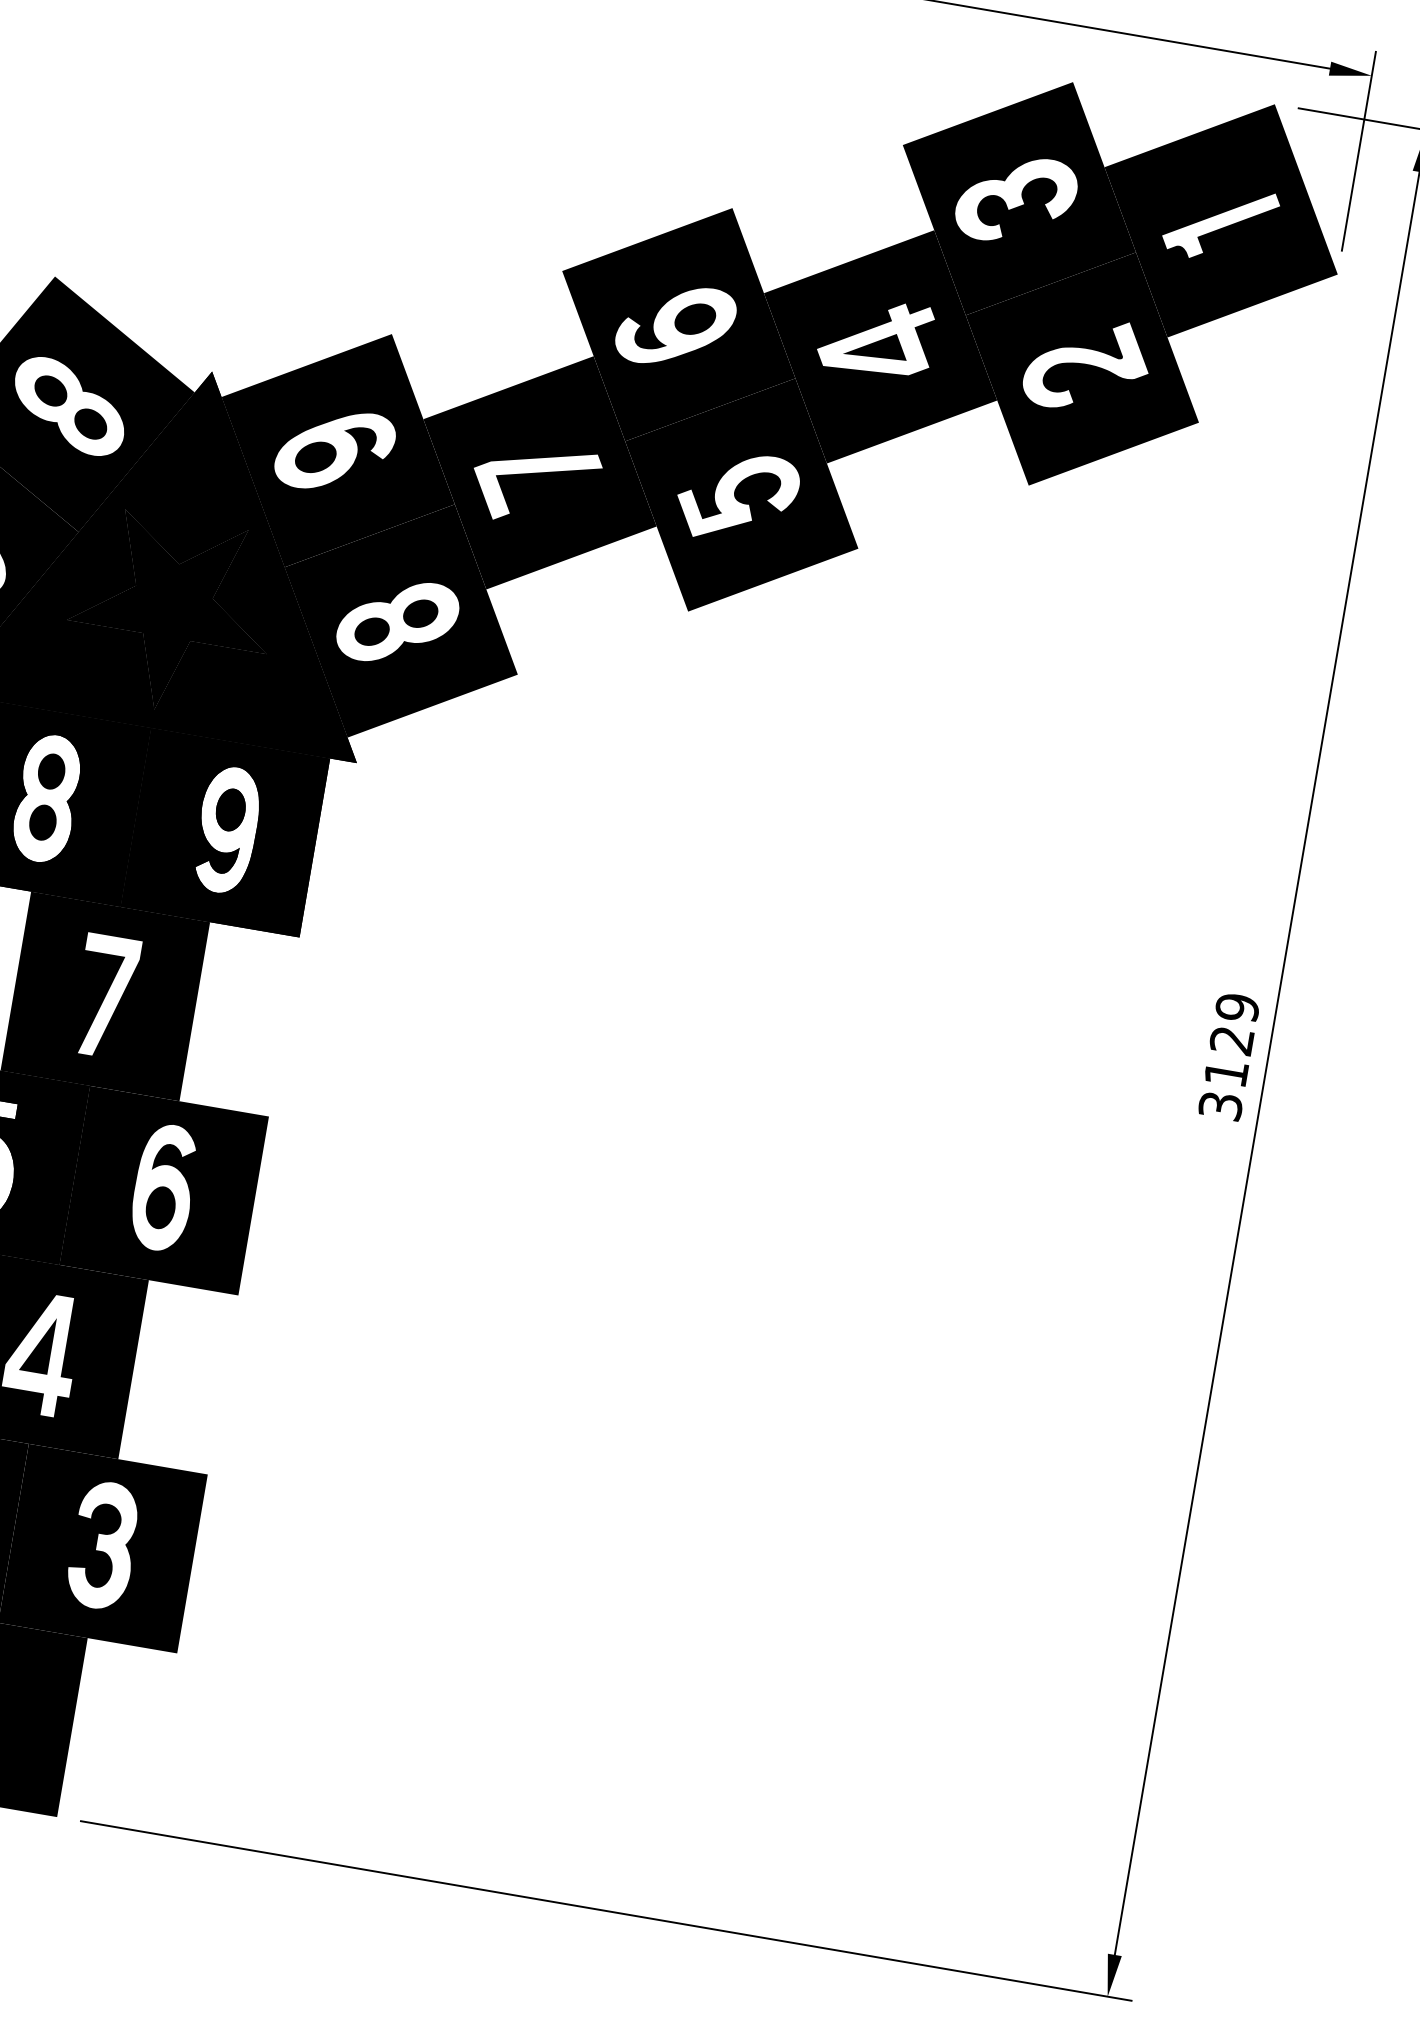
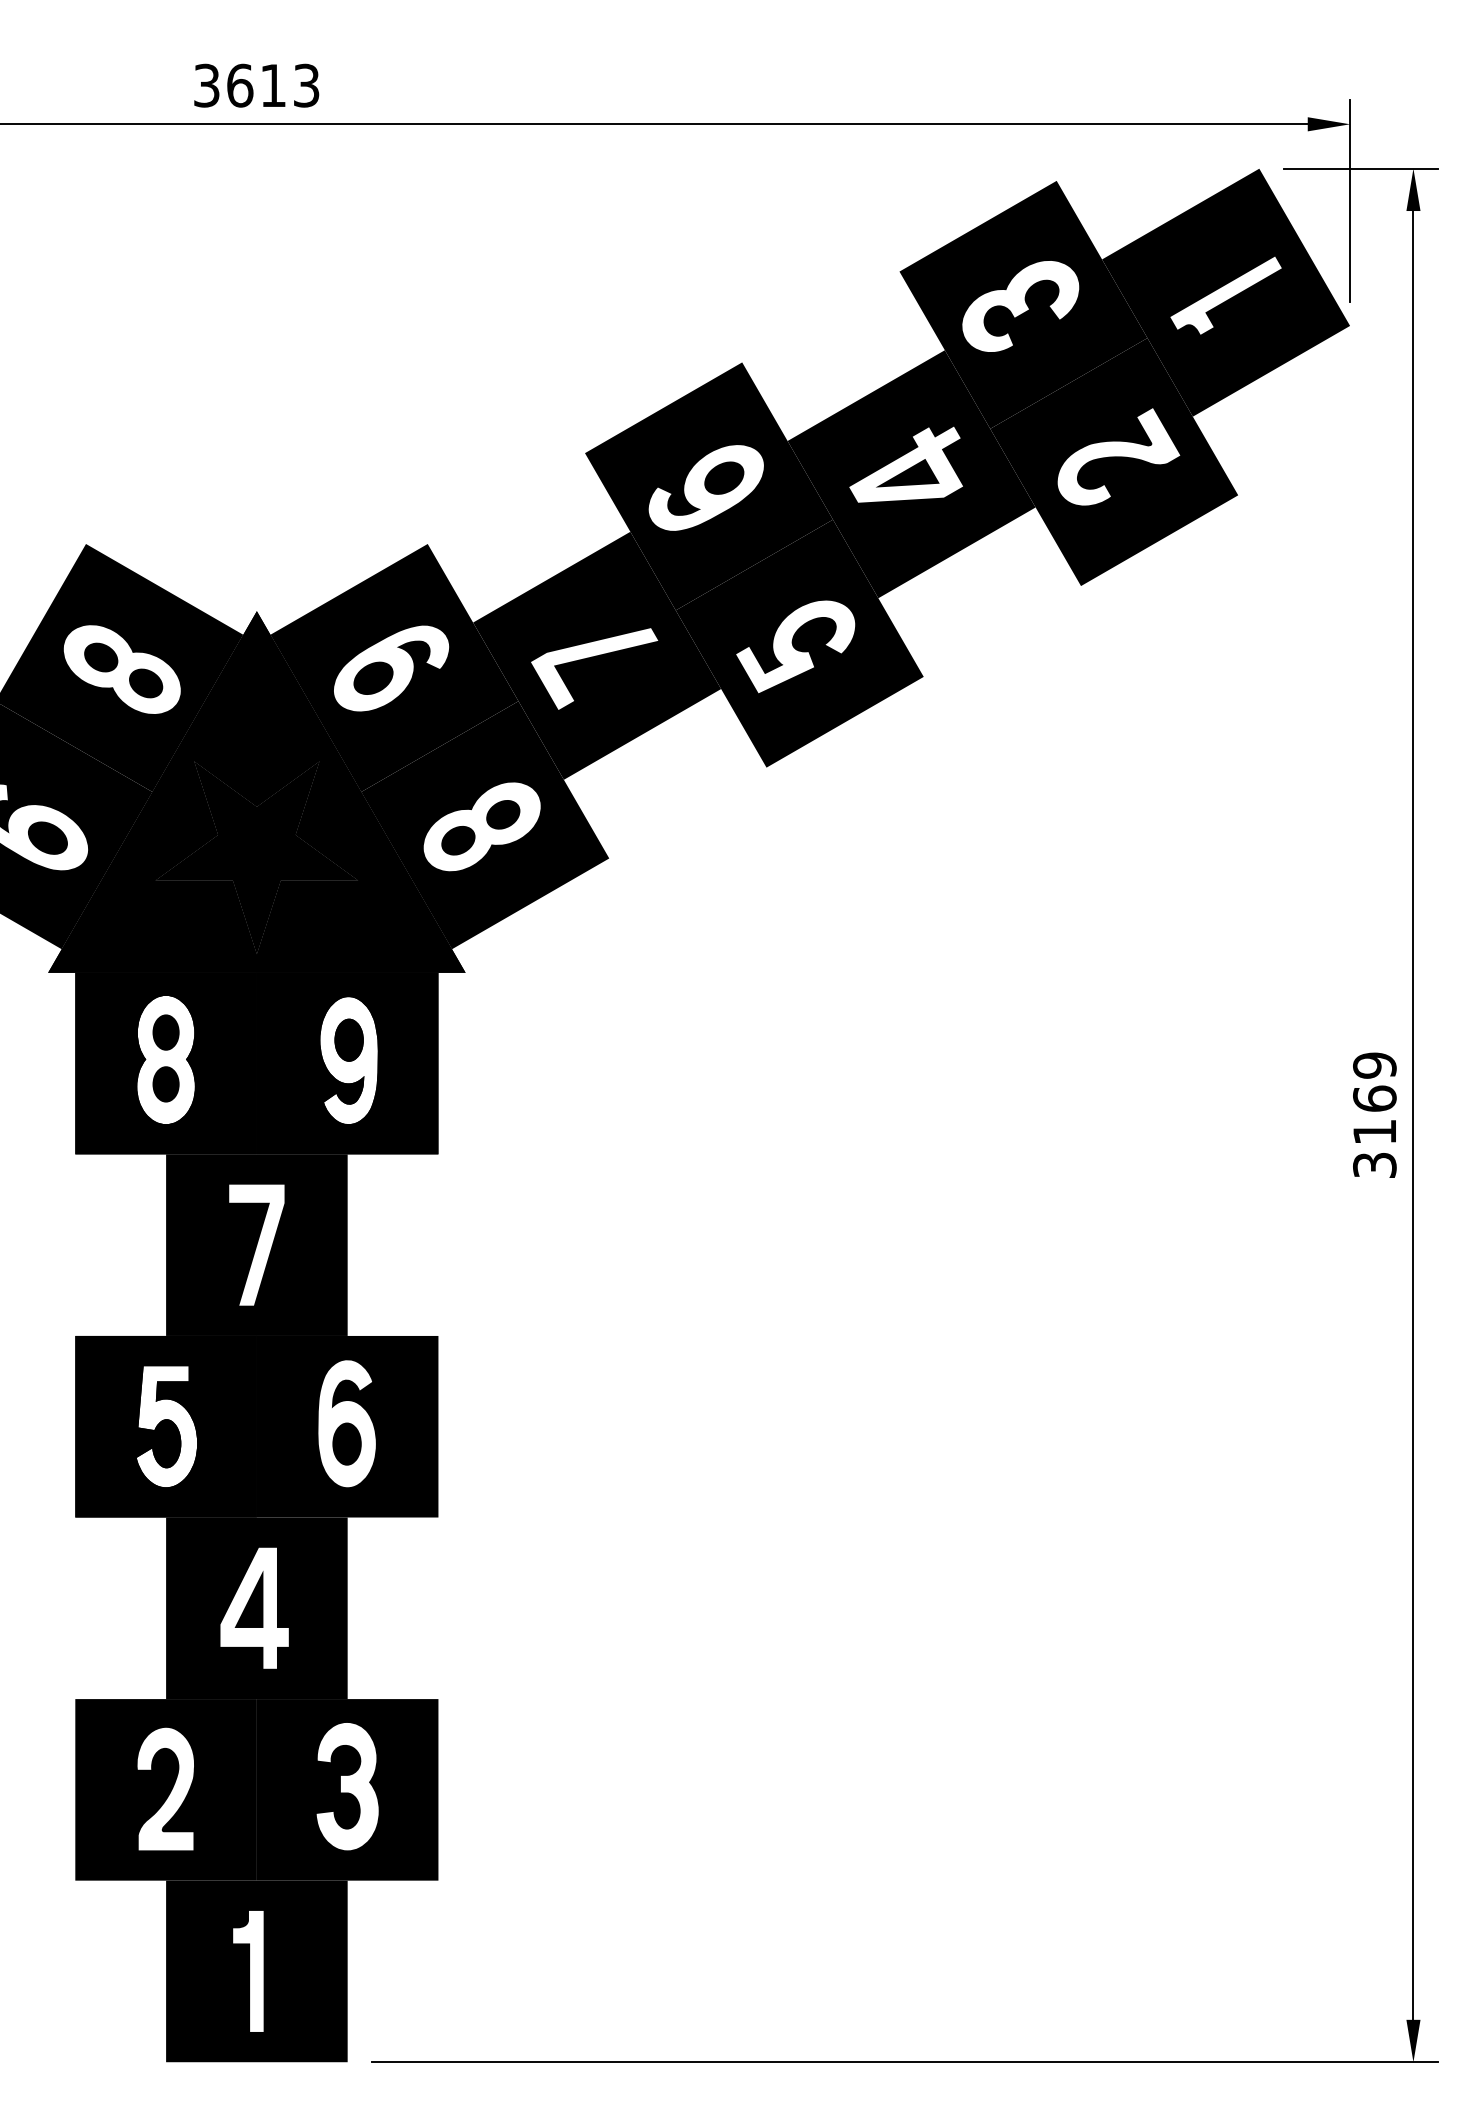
text: (1231, 1040) -> (1374, 1098), 3129 -> 3169

